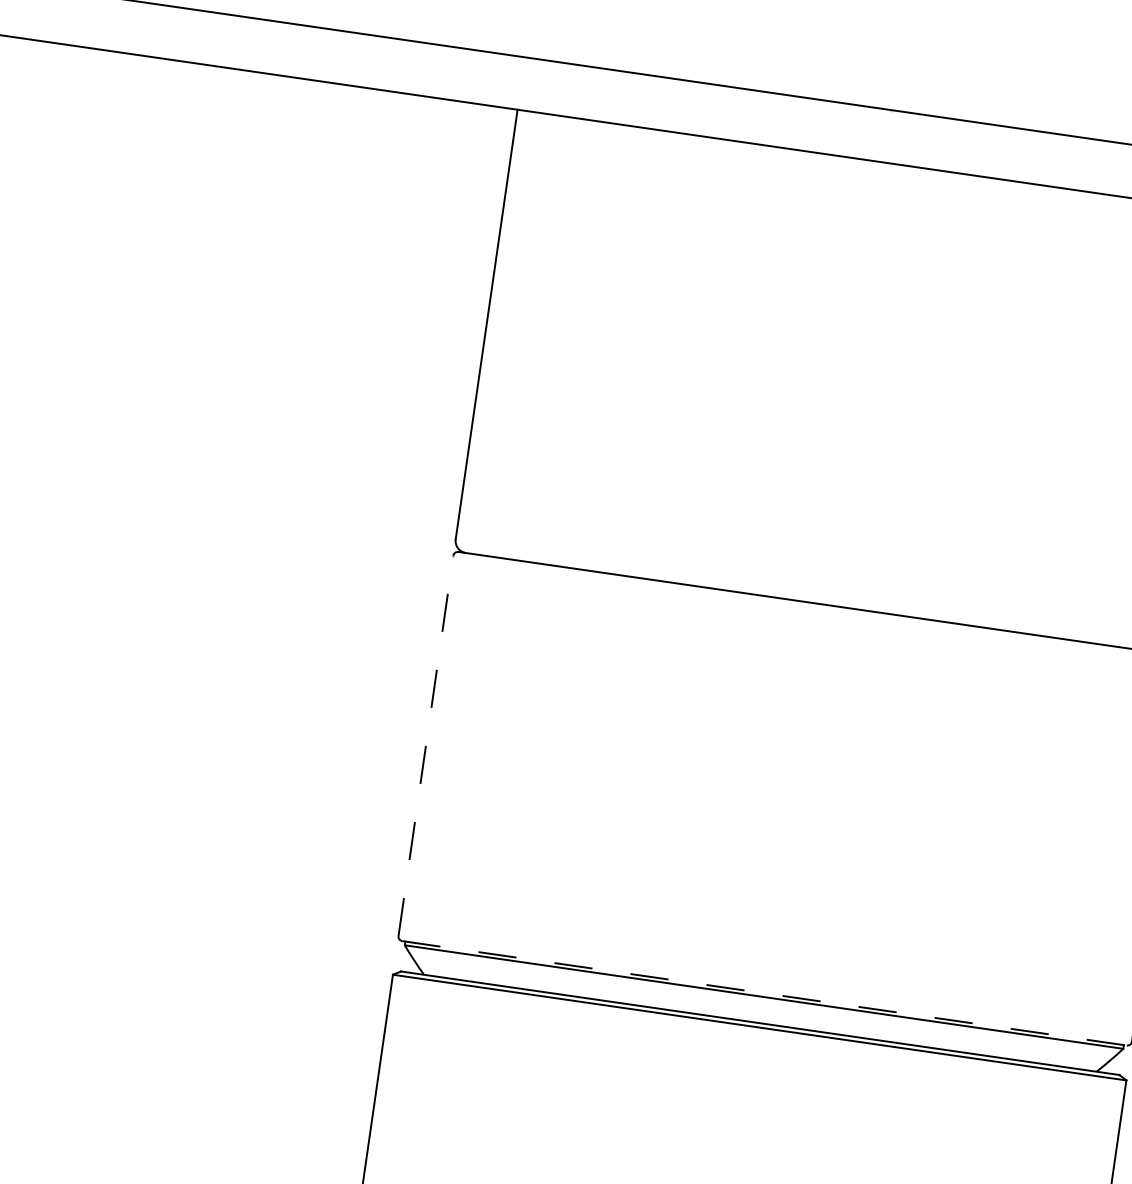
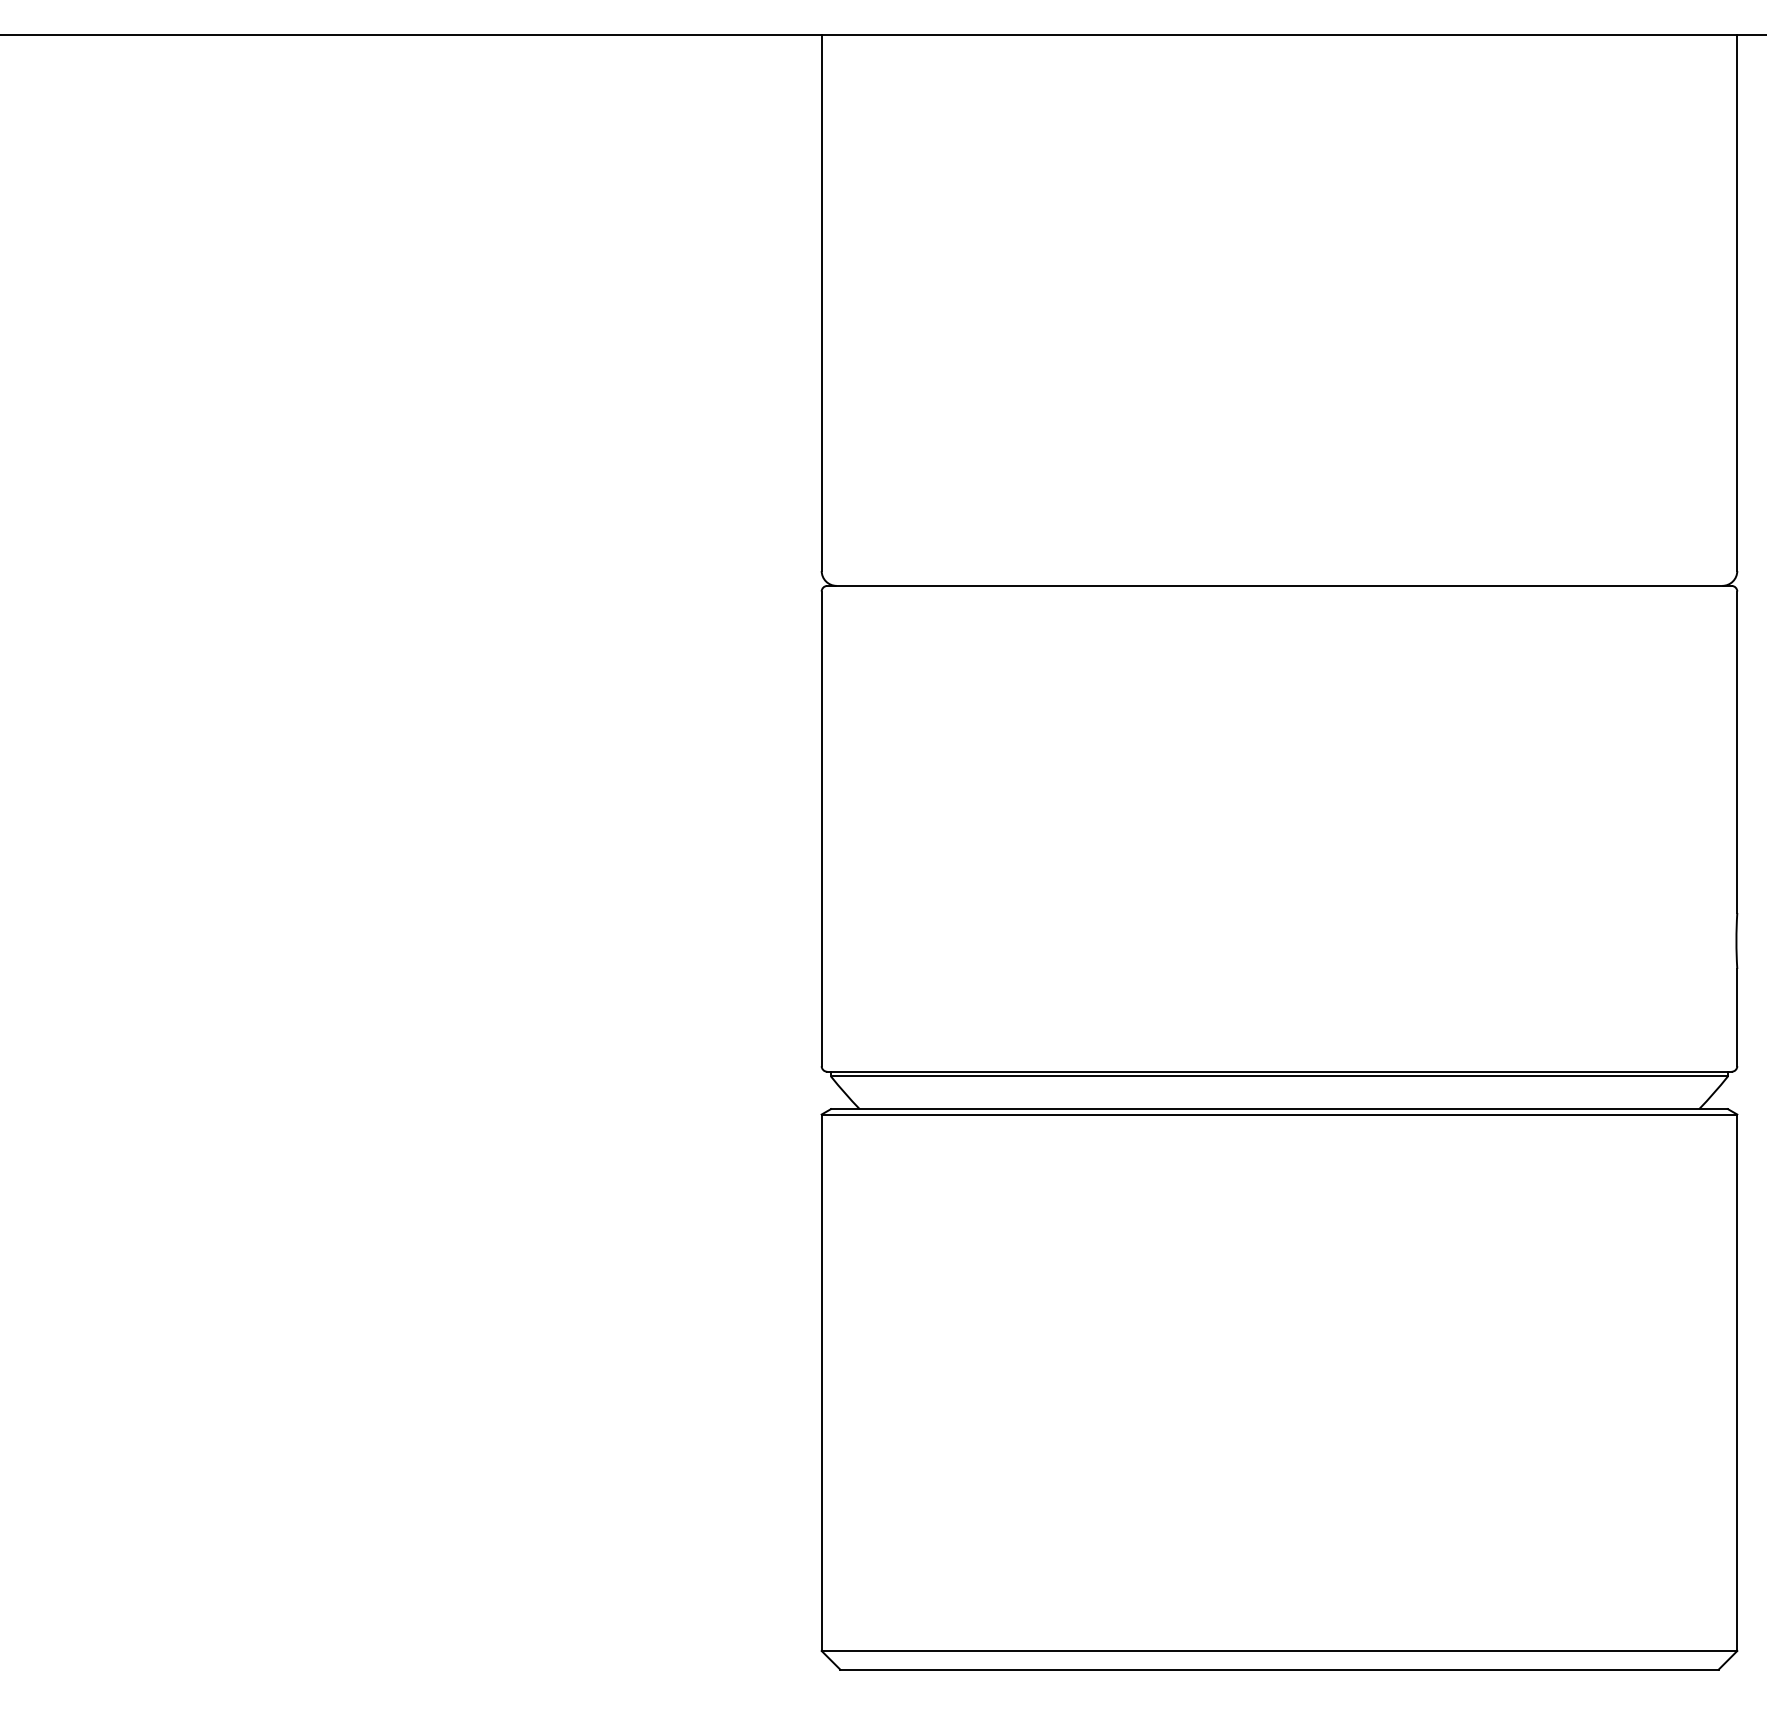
line: (425, 745) -> (821, 828), dashed -> solid
line: (764, 993) -> (1279, 1071), dashed -> solid

